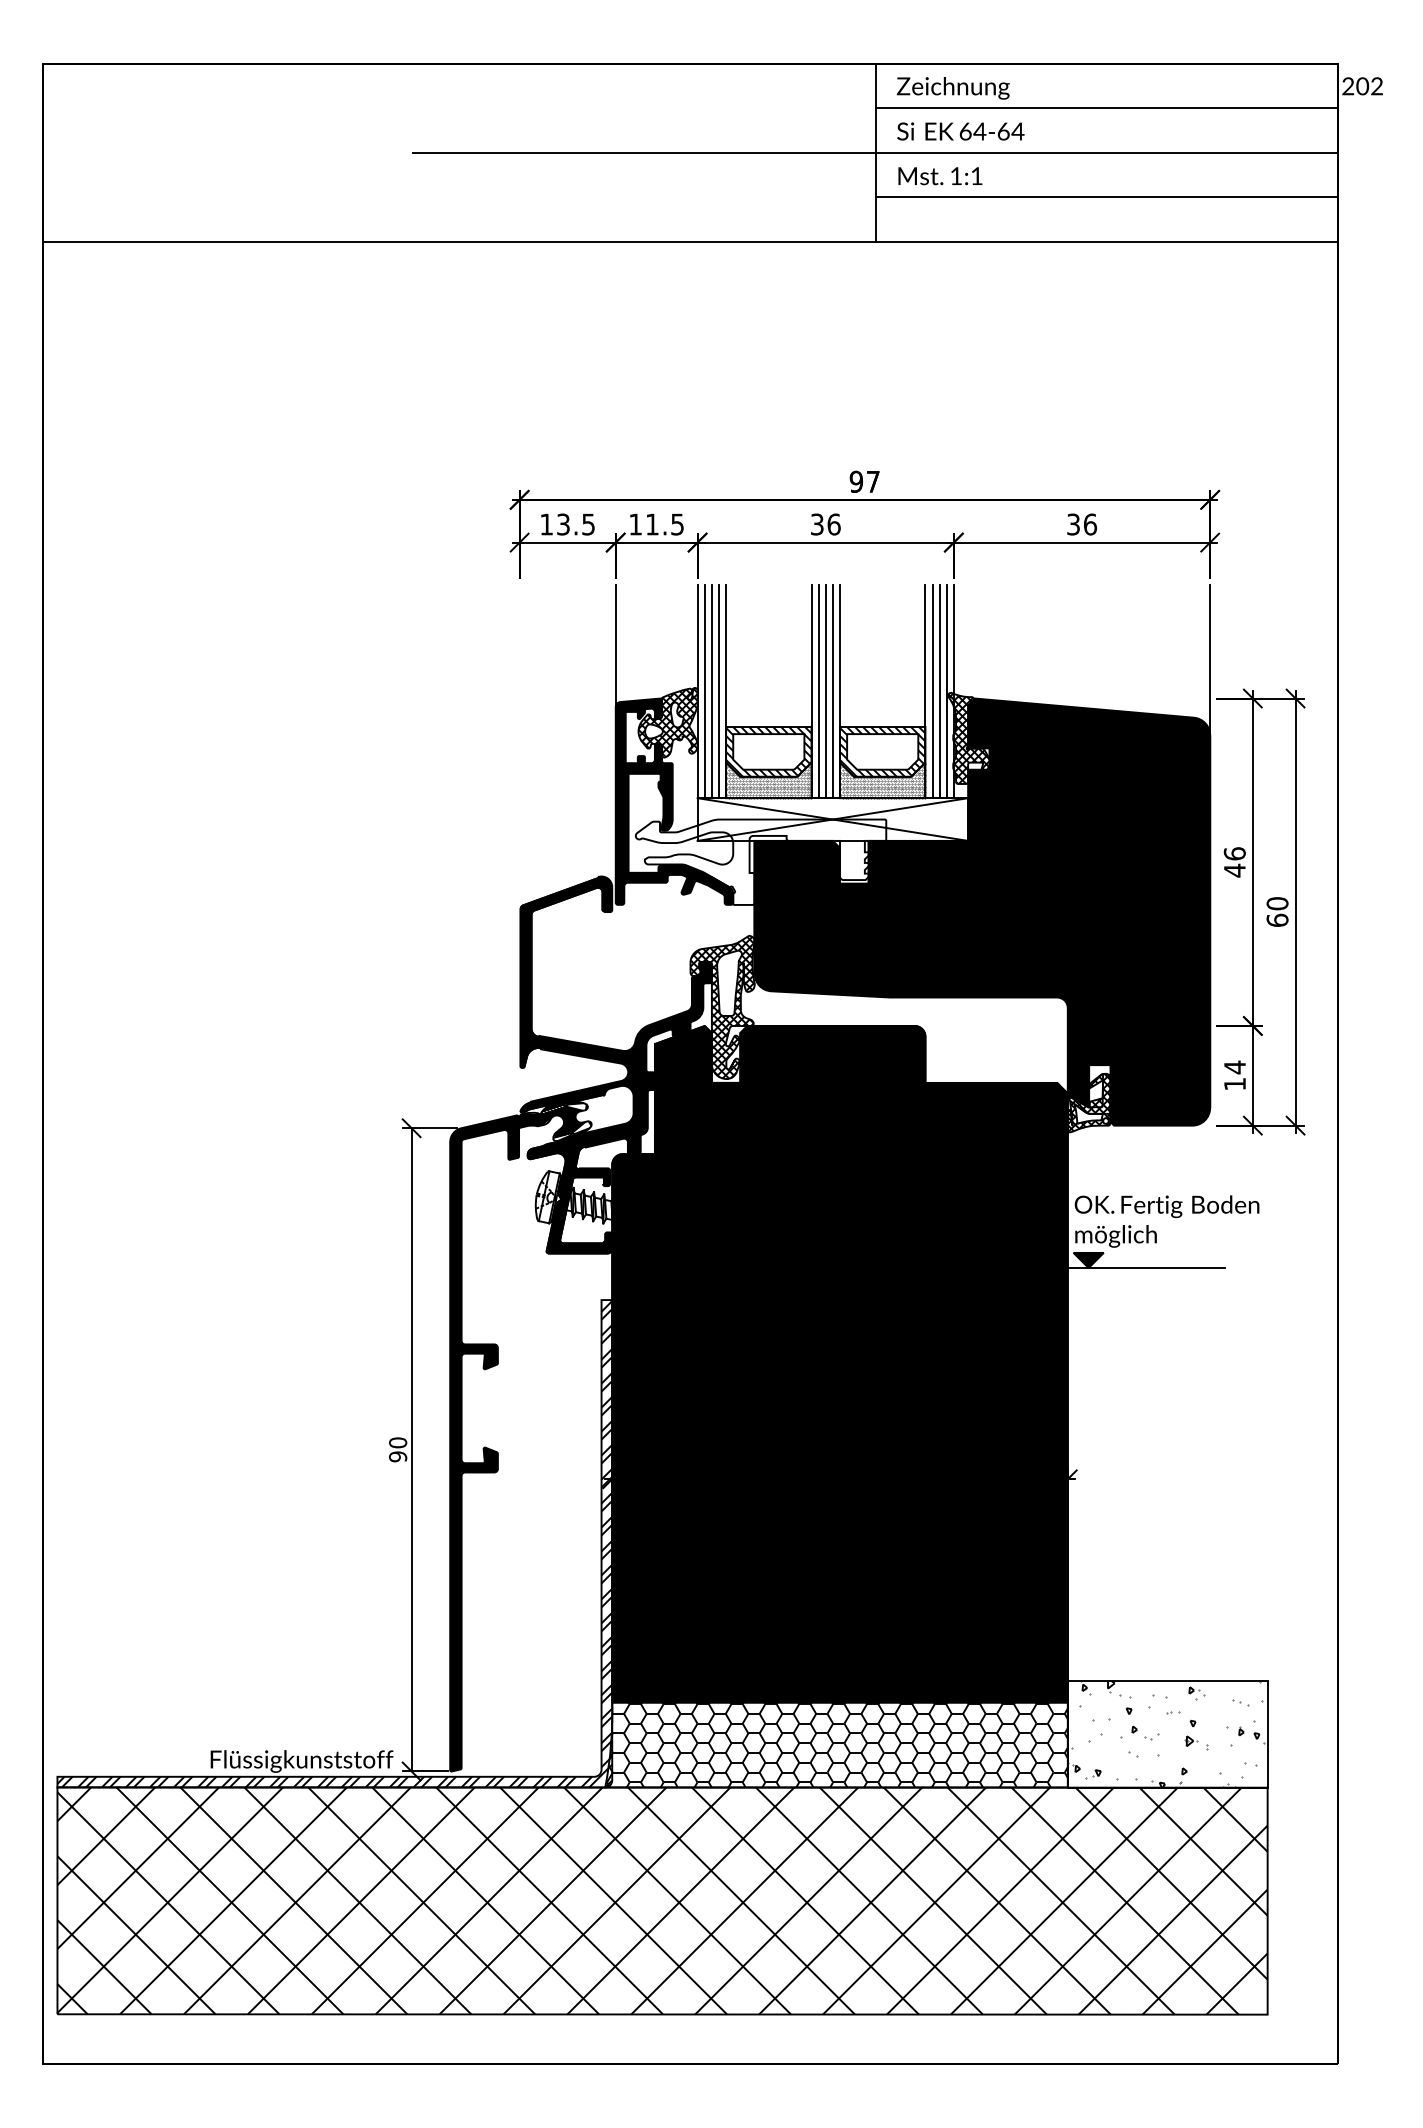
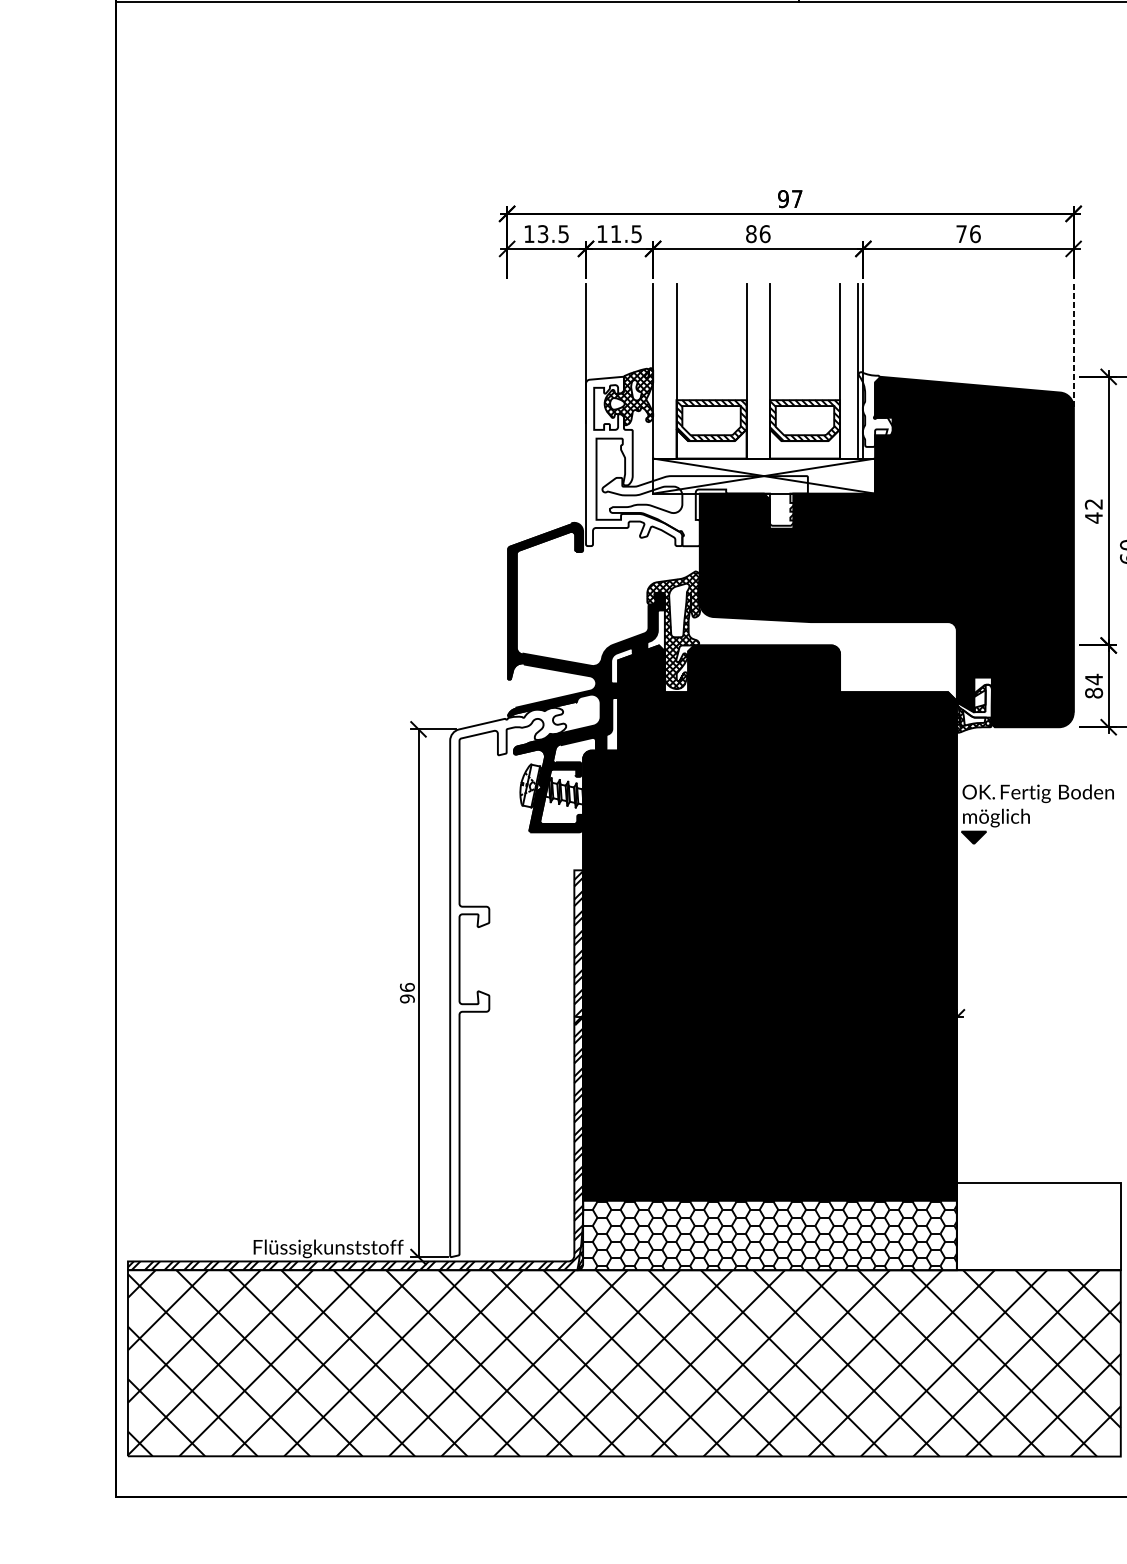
text: (816, 524) -> (750, 234), 36 -> 86
text: (1073, 524) -> (961, 234), 36 -> 76
line: (1210, 659) -> (1073, 344), solid -> dashed
line: (704, 691) -> (658, 371), removed
line: (711, 691) -> (664, 371), removed
line: (718, 691) -> (670, 371), removed
line: (818, 691) -> (752, 371), removed
line: (825, 691) -> (758, 371), removed
line: (832, 691) -> (763, 371), removed
line: (932, 691) -> (845, 371), removed
line: (939, 691) -> (851, 371), removed
hatch: (969, 738) -> (876, 409), removed
hatch: (768, 780) -> (711, 444), removed
hatch: (882, 780) -> (804, 444), removed
fill: (674, 801) -> (634, 461), removed
text: (1234, 853) -> (1093, 503), 46 -> 42
text: (1235, 1083) -> (1094, 692), 14 -> 84
hatch: (1089, 1093) -> (974, 700), removed
line: (1145, 1268) -> (1020, 844), removed
fill: (520, 1436) -> (507, 982), removed
text: (397, 1442) -> (406, 987), 90 -> 96
hatch: (1165, 1733) -> (1037, 1225), removed

